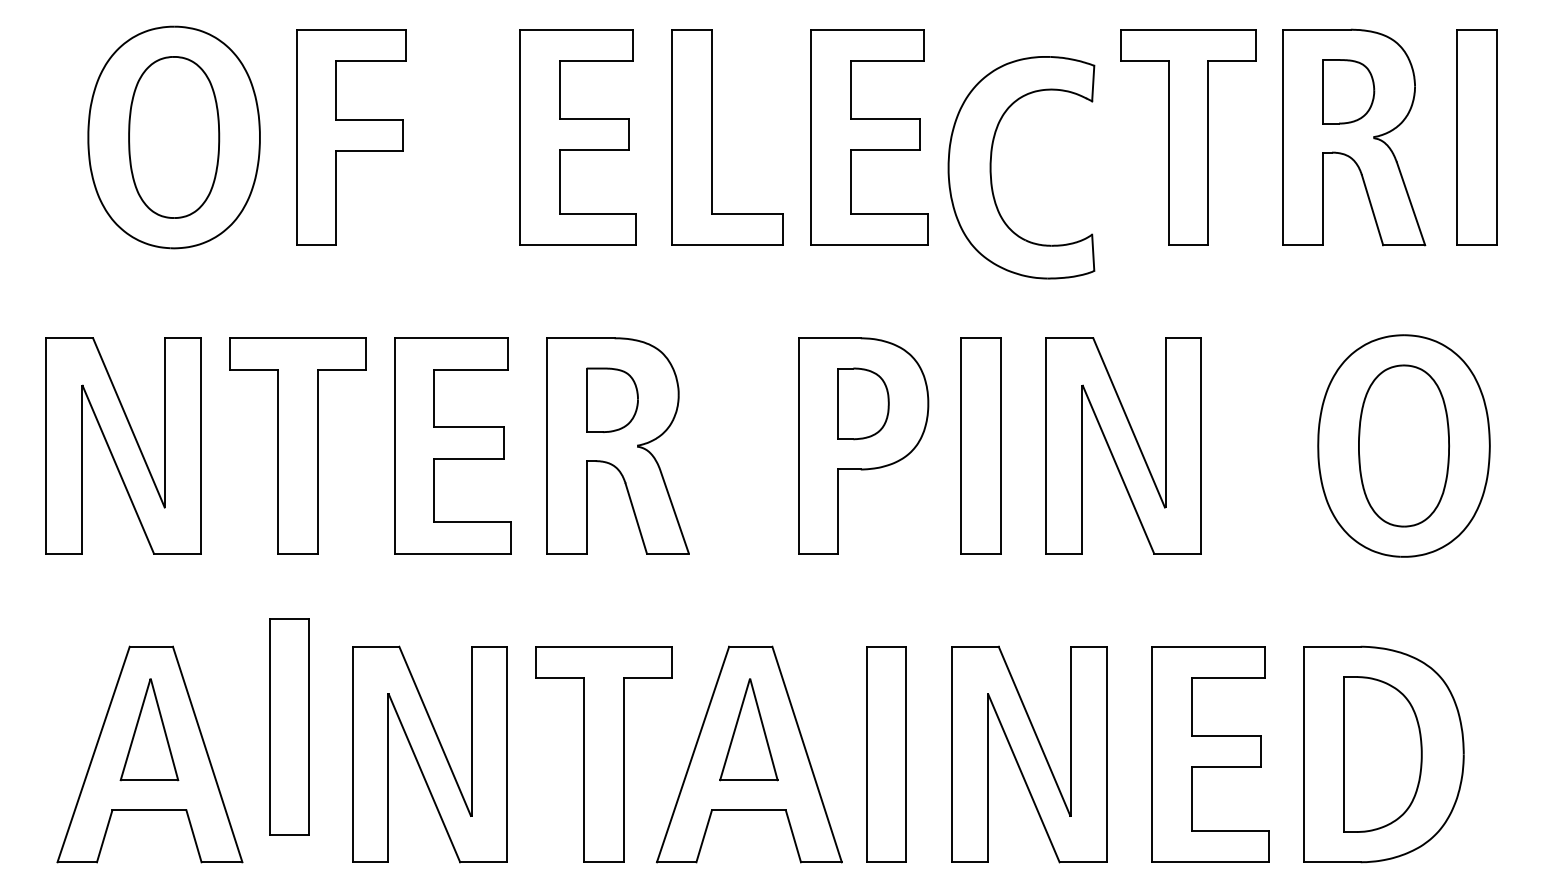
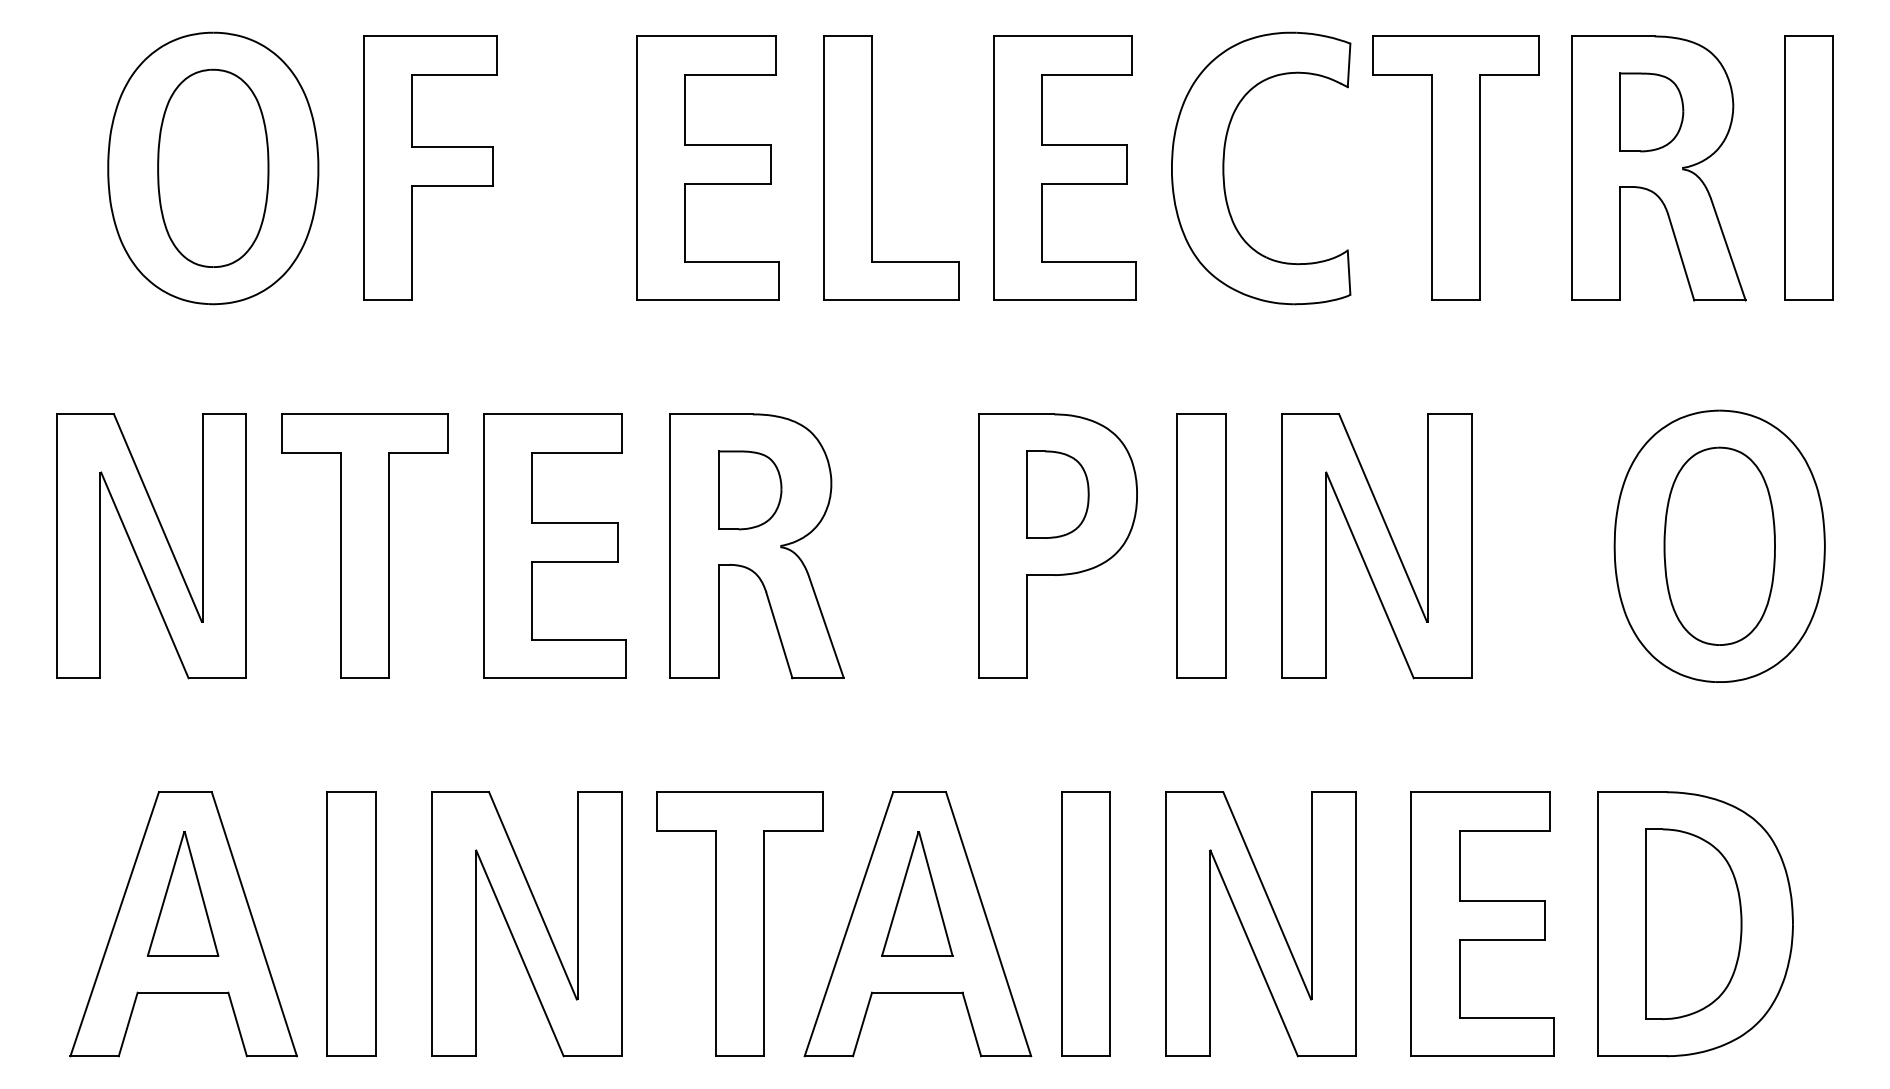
part: (991, 167) -> (1224, 168), moved
part: (289, 726) -> (351, 923), moved

